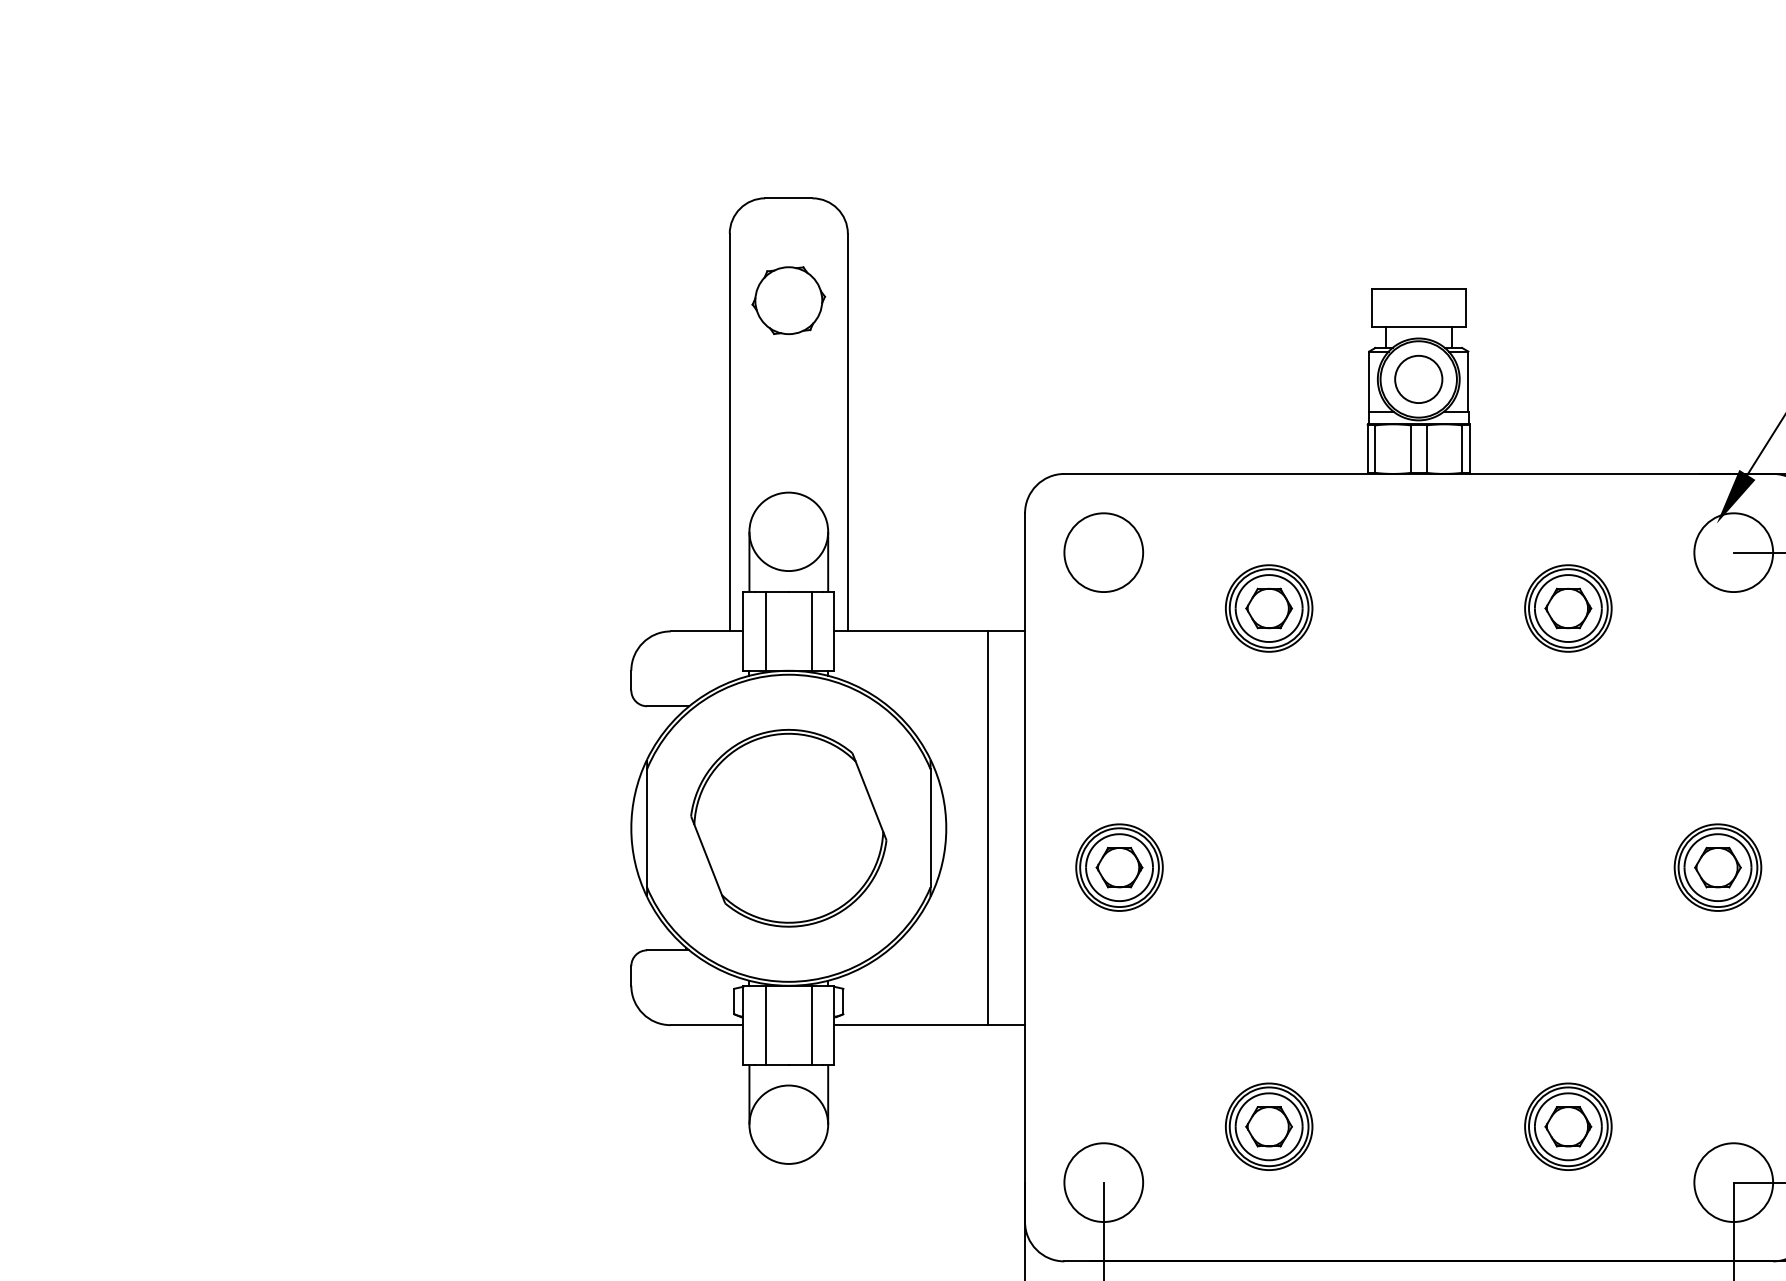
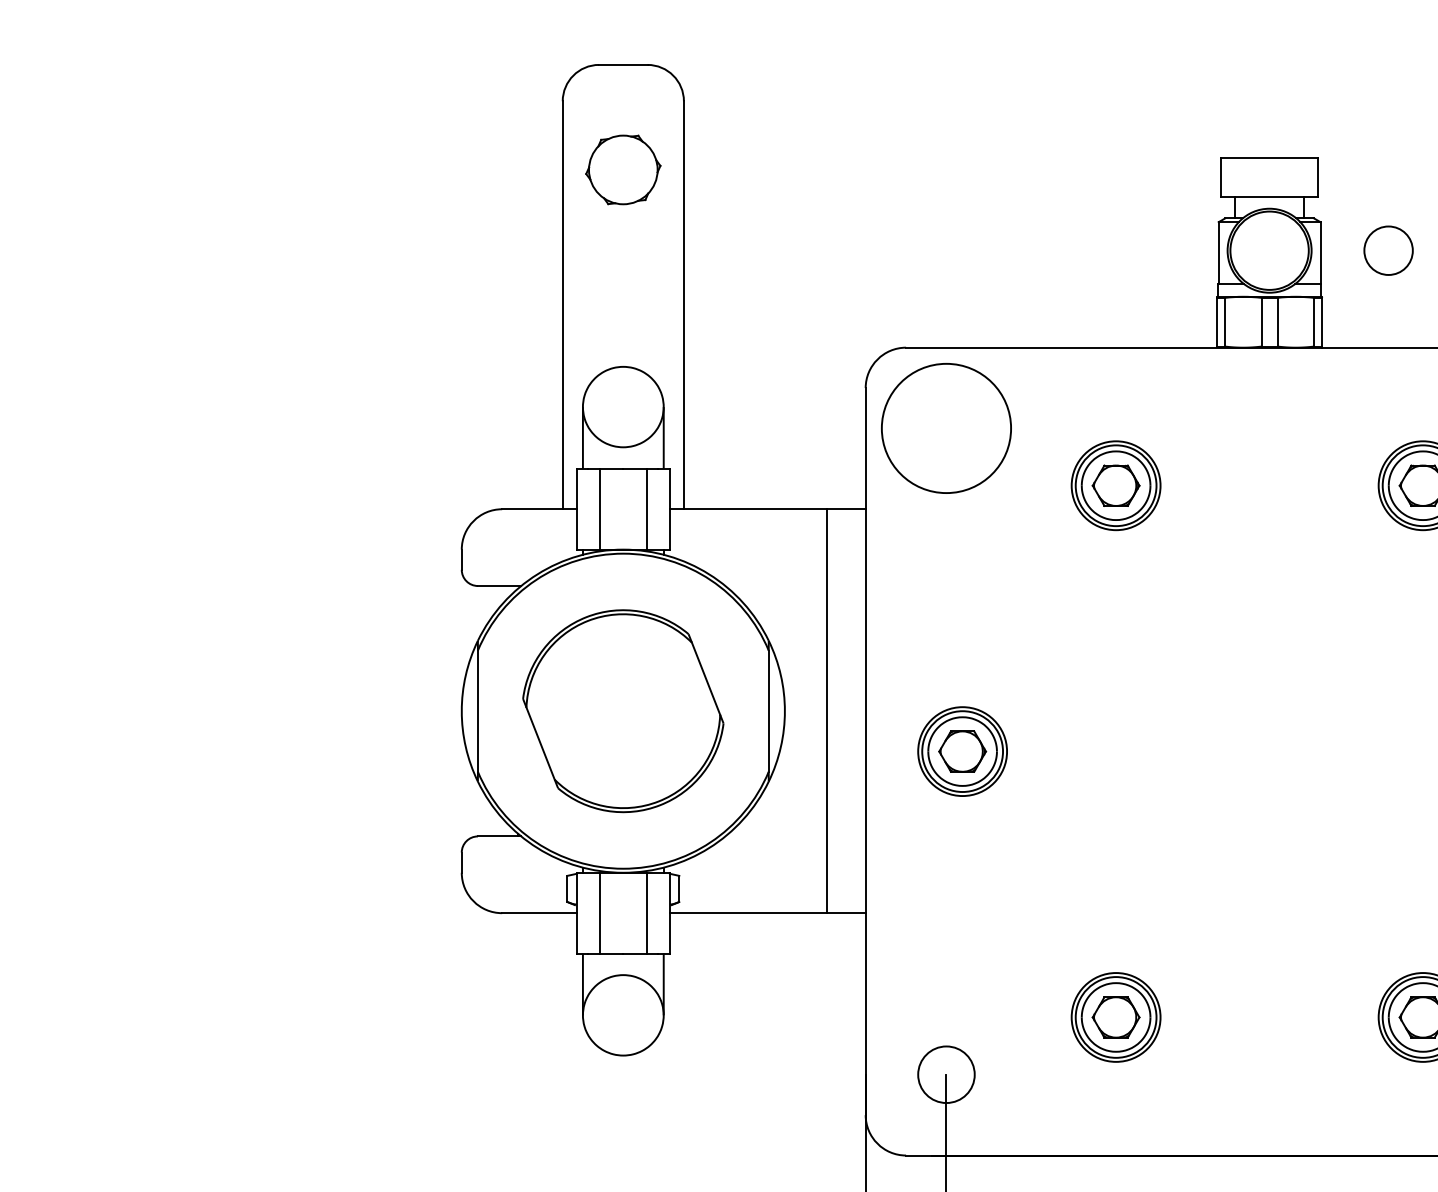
circle: (1418, 378) -> (1388, 249), moved
circle: (1103, 552) -> (946, 428), size x1.6
circle: (1103, 1182) -> (946, 1074), size x0.7

